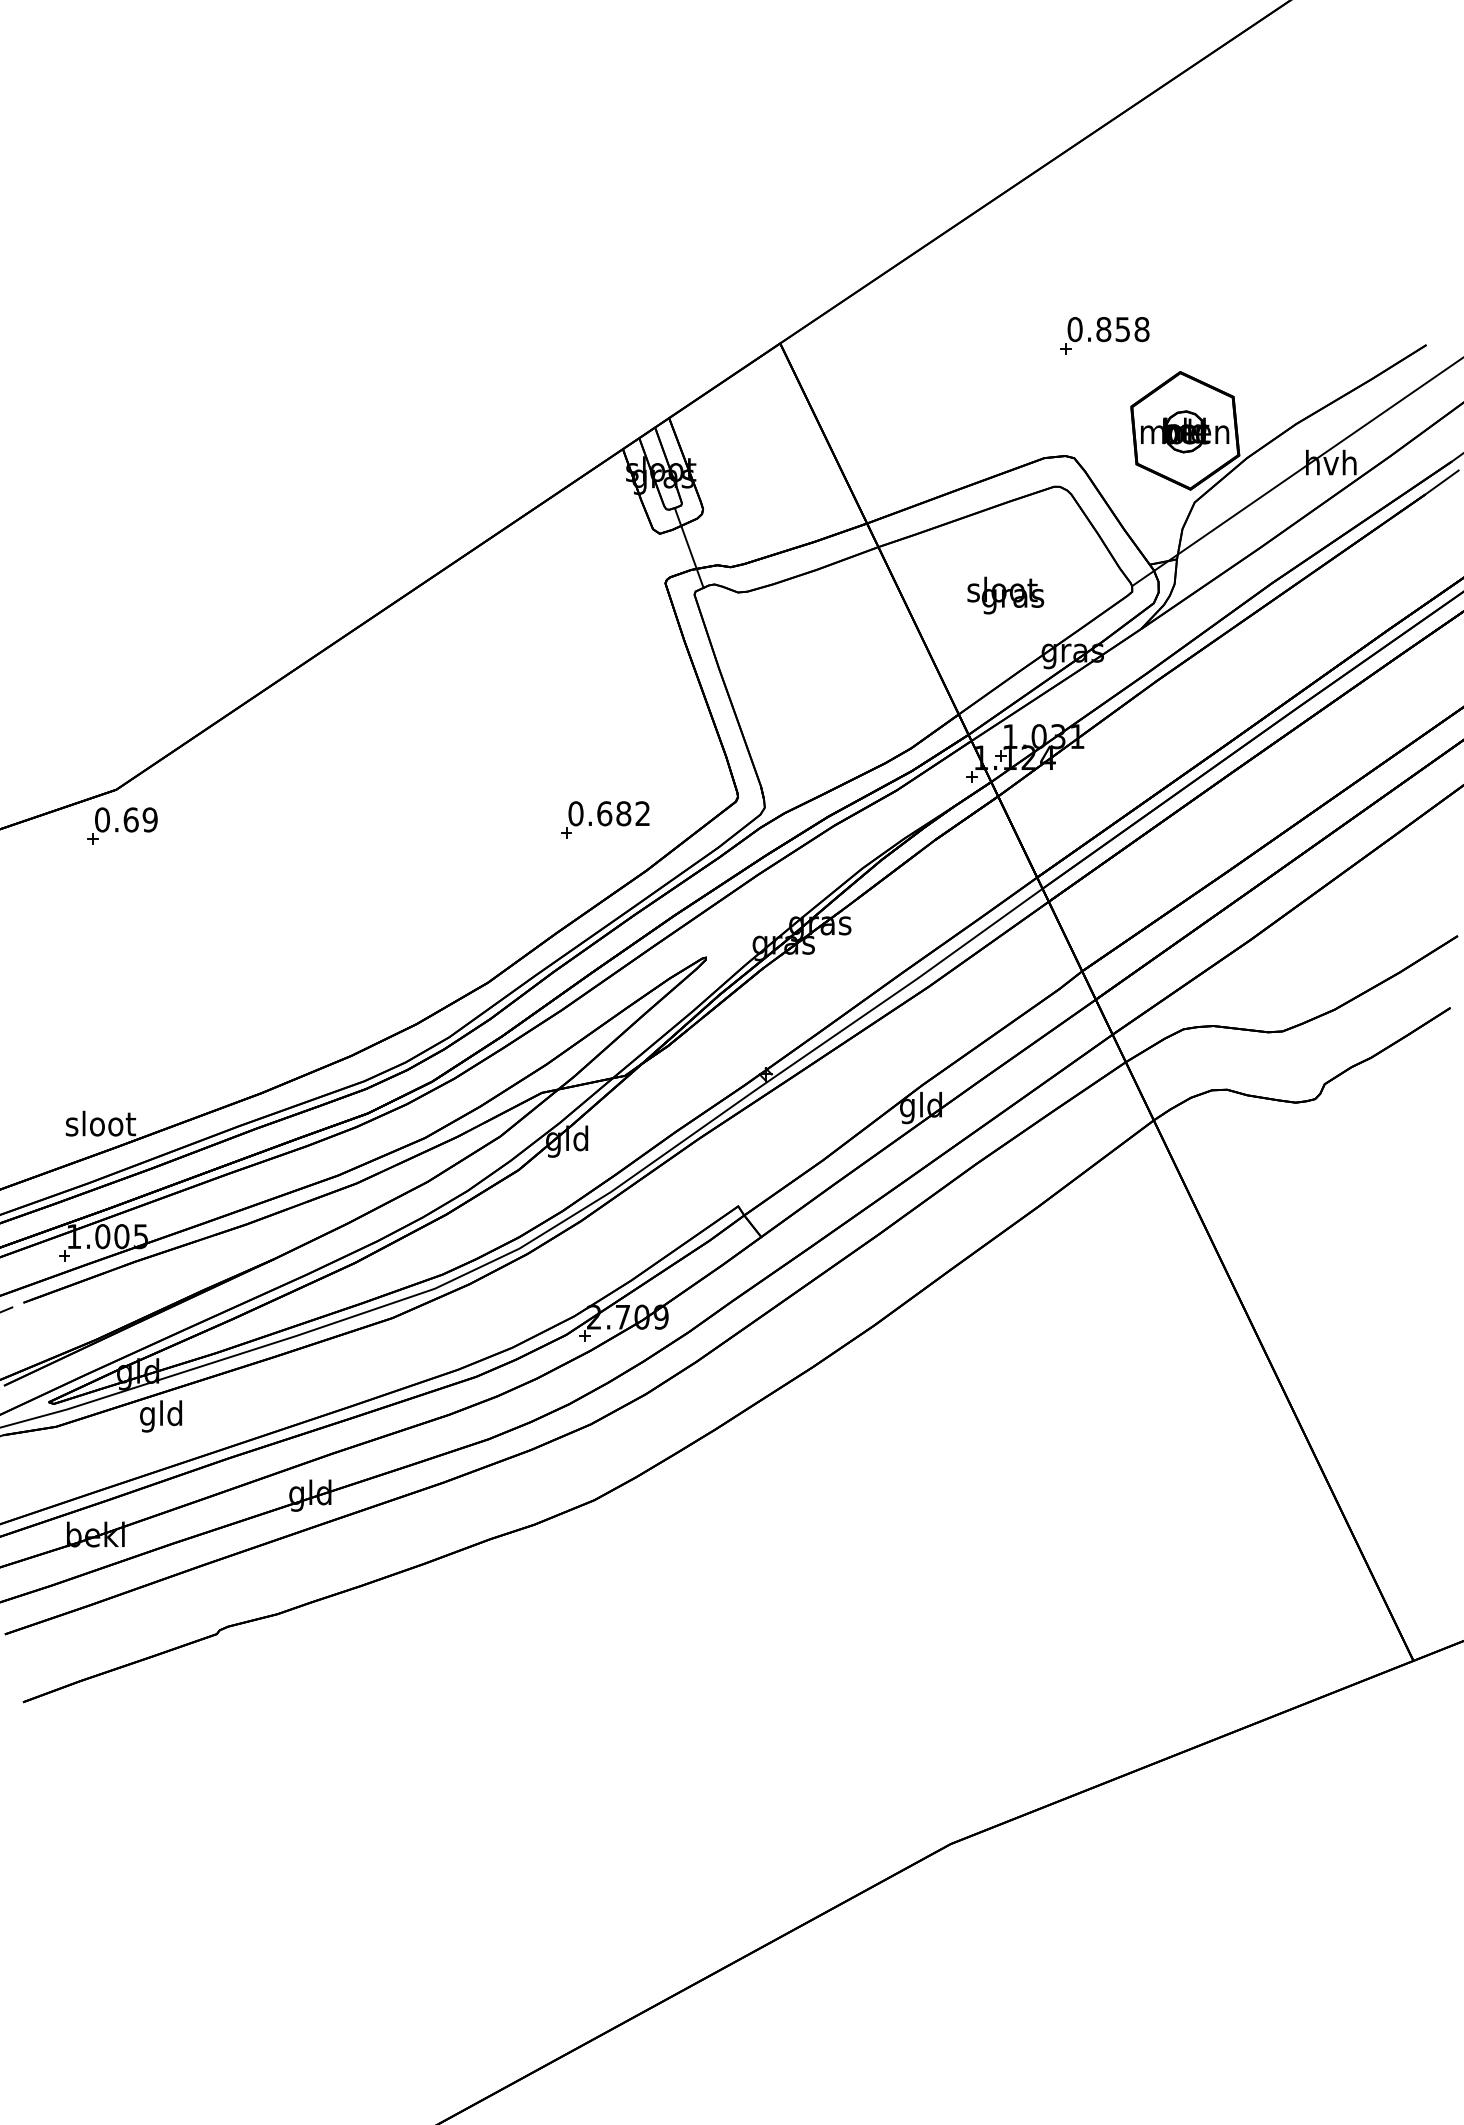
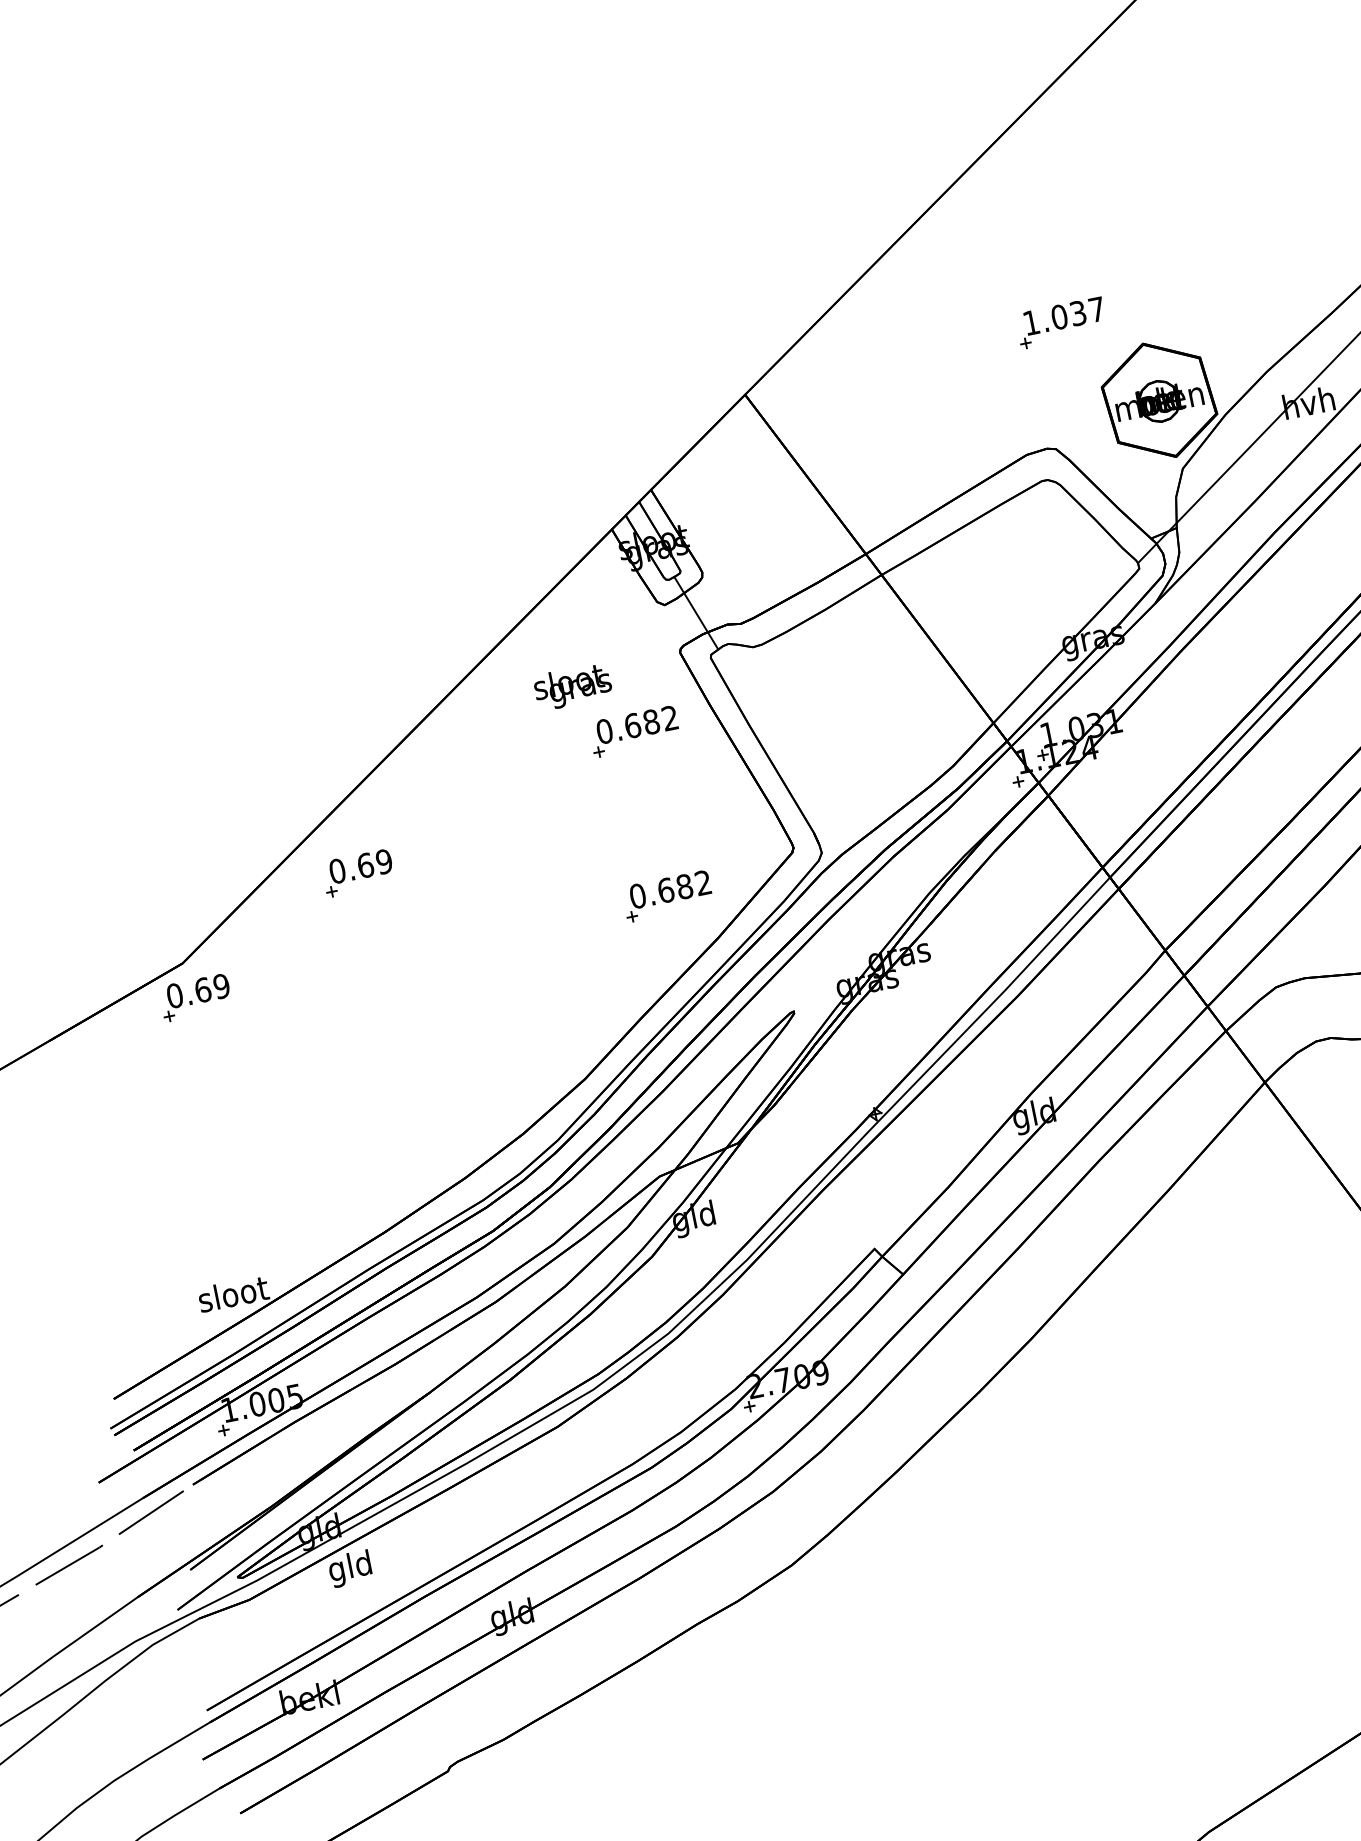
text: (1108, 329) -> (1064, 316), 0.858 -> 1.037
text: (1005, 595) -> (572, 686), moved
part: (605, 651) -> (634, 731), added
part: (306, 735) -> (358, 872), added

